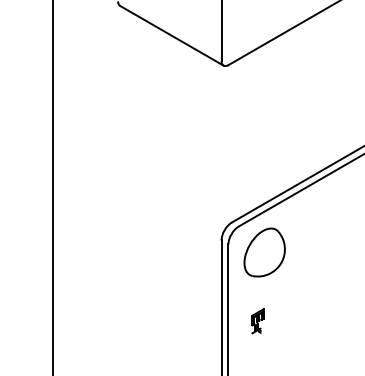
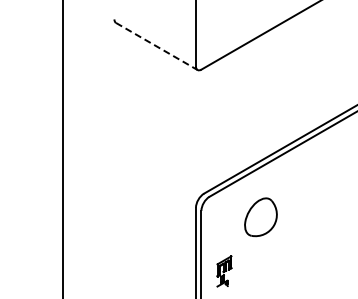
line: (172, 35) -> (157, 46), solid -> dashed
part: (264, 252) -> (260, 217), moved
part: (257, 321) -> (224, 271), size x1.6

